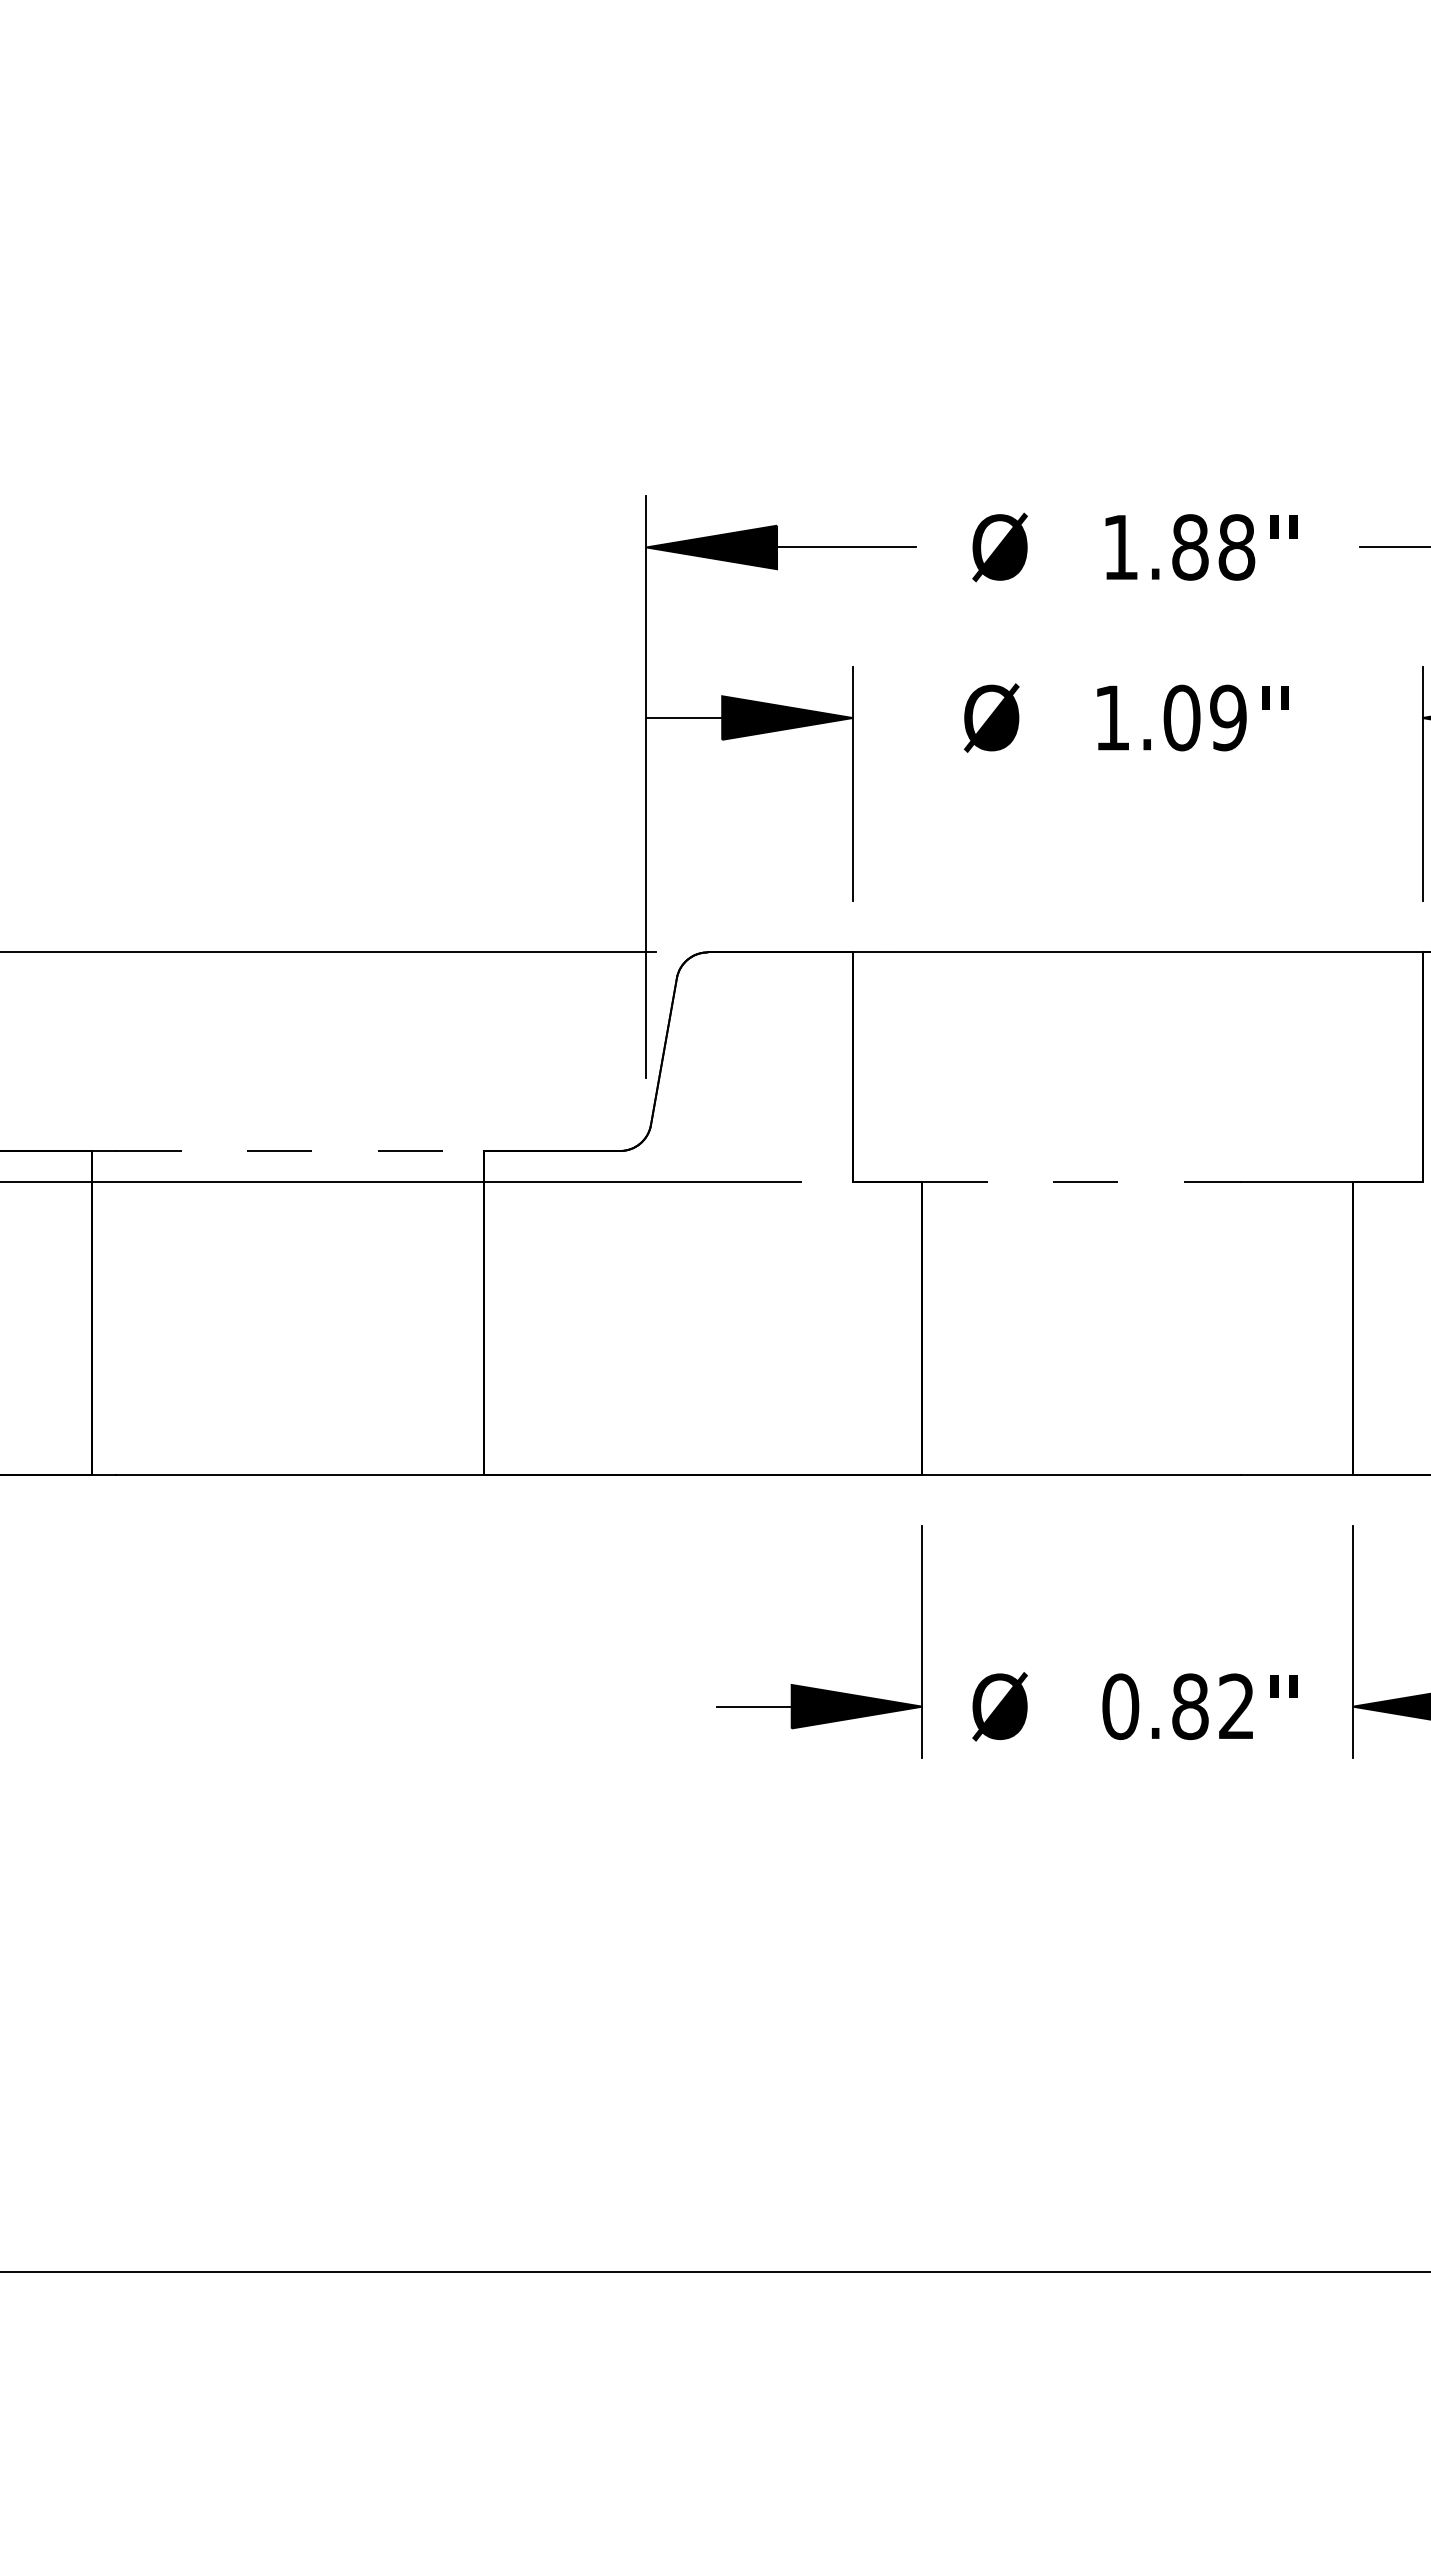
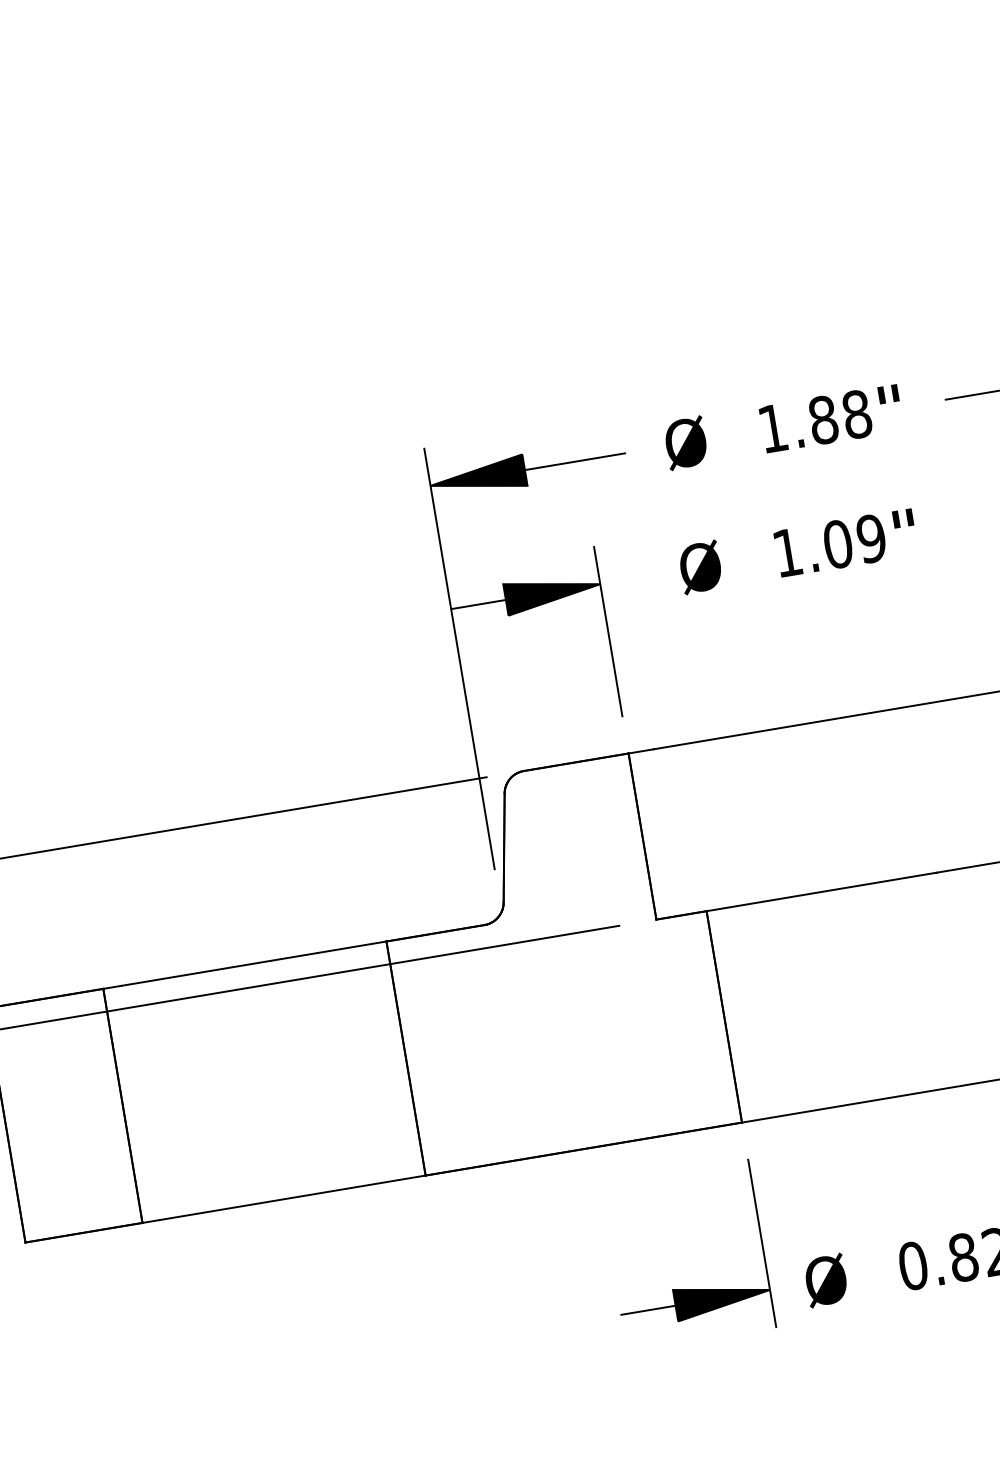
line: (300, 1151) -> (253, 964), dashed -> solid
line: (1082, 1182) -> (822, 891), dashed -> solid

